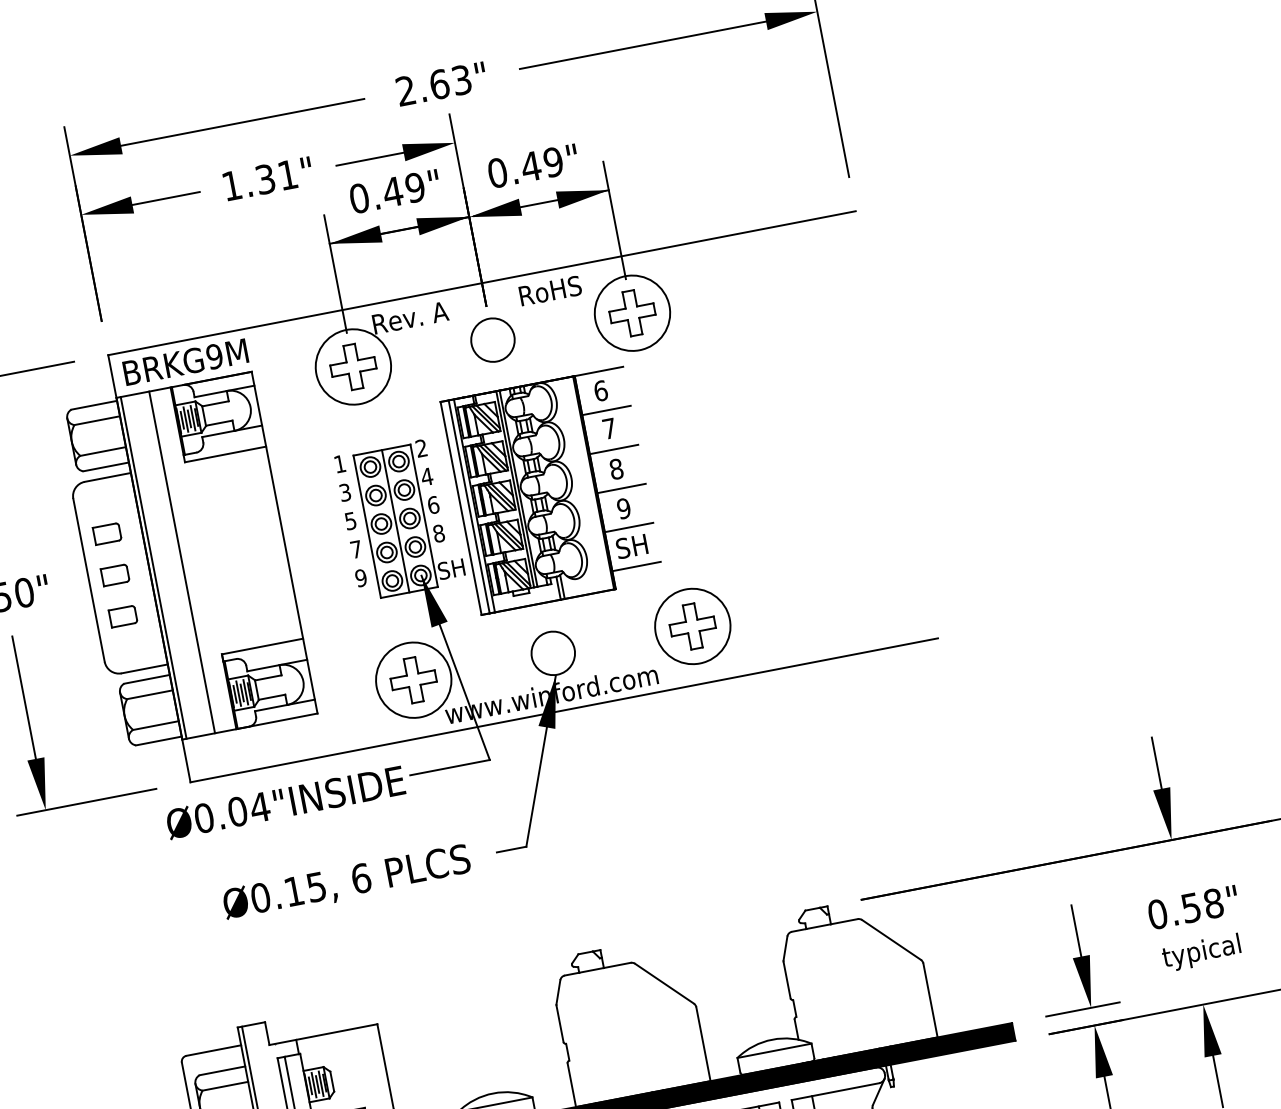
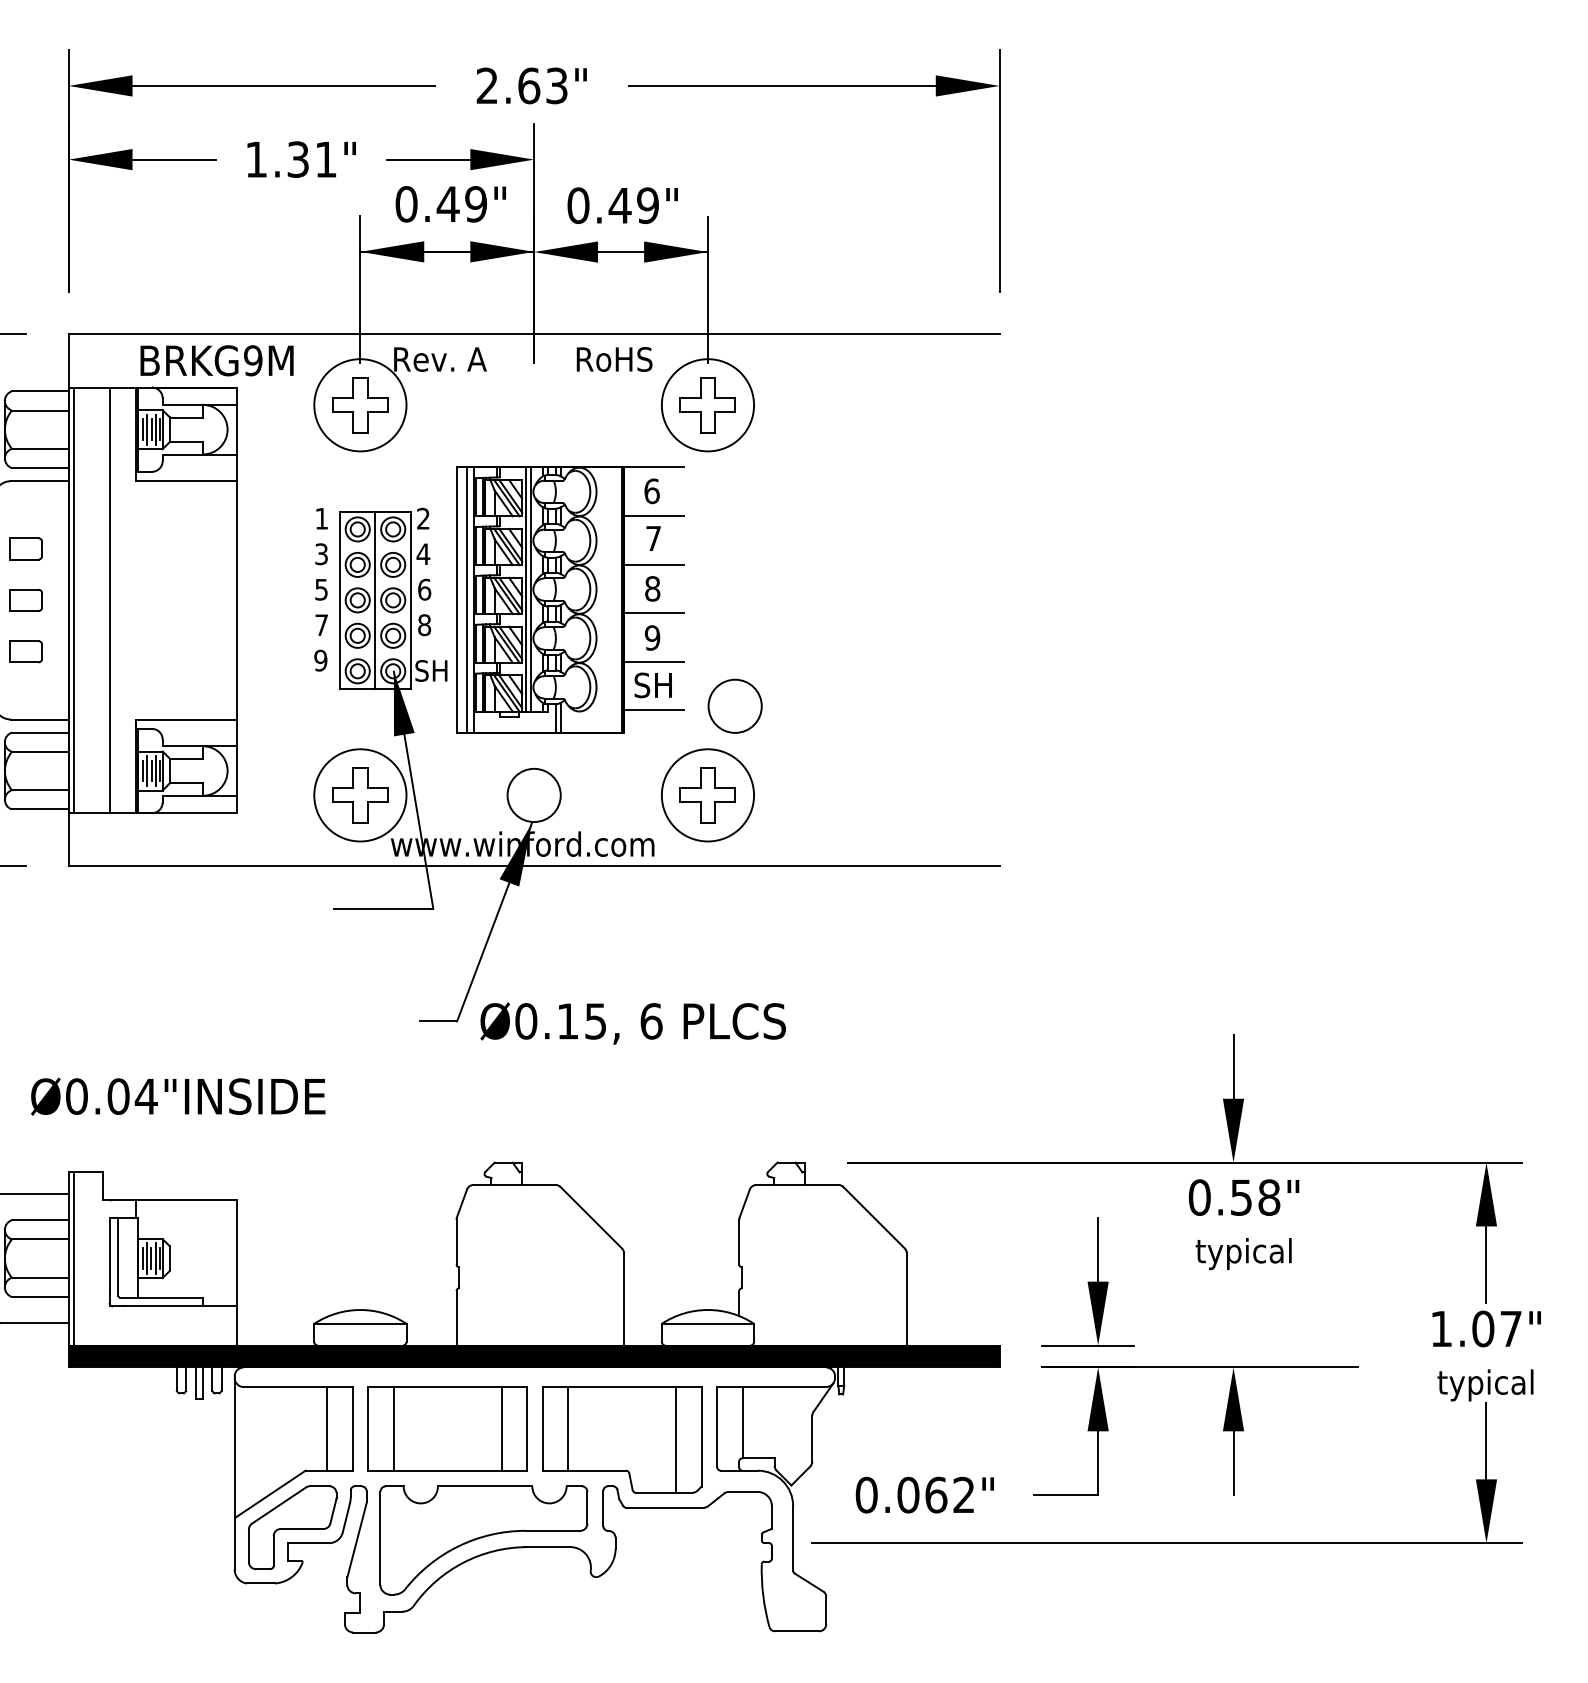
circle: (492, 339) -> (734, 705), moved
text: (185, 362) -> (216, 360), moved
text: (285, 802) -> (178, 1096), moved
text: (346, 883) -> (632, 1023), moved
text: (1197, 929) -> (1243, 1224), moved

